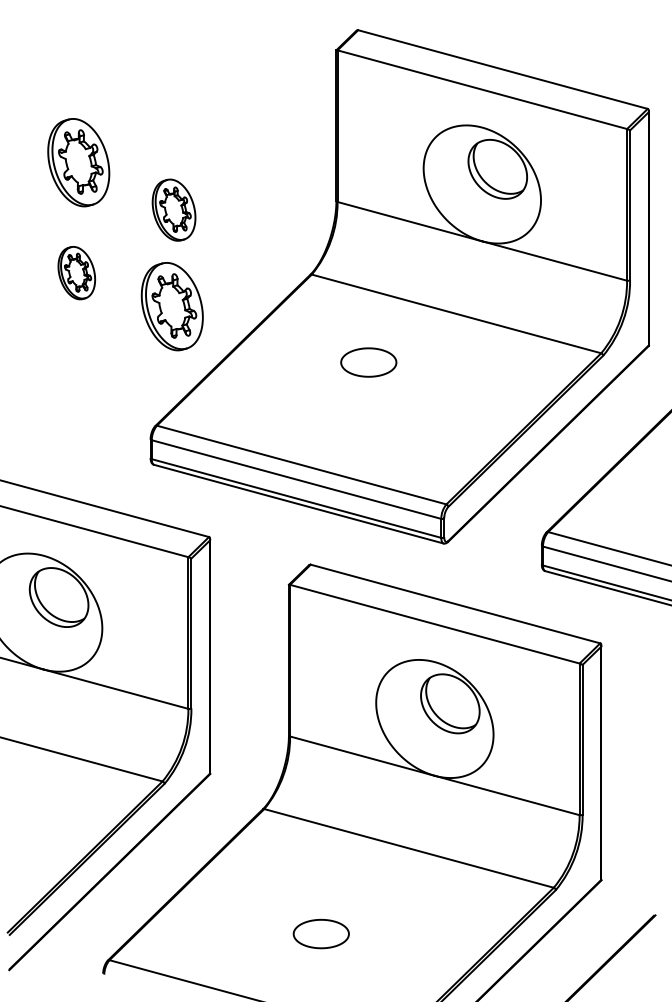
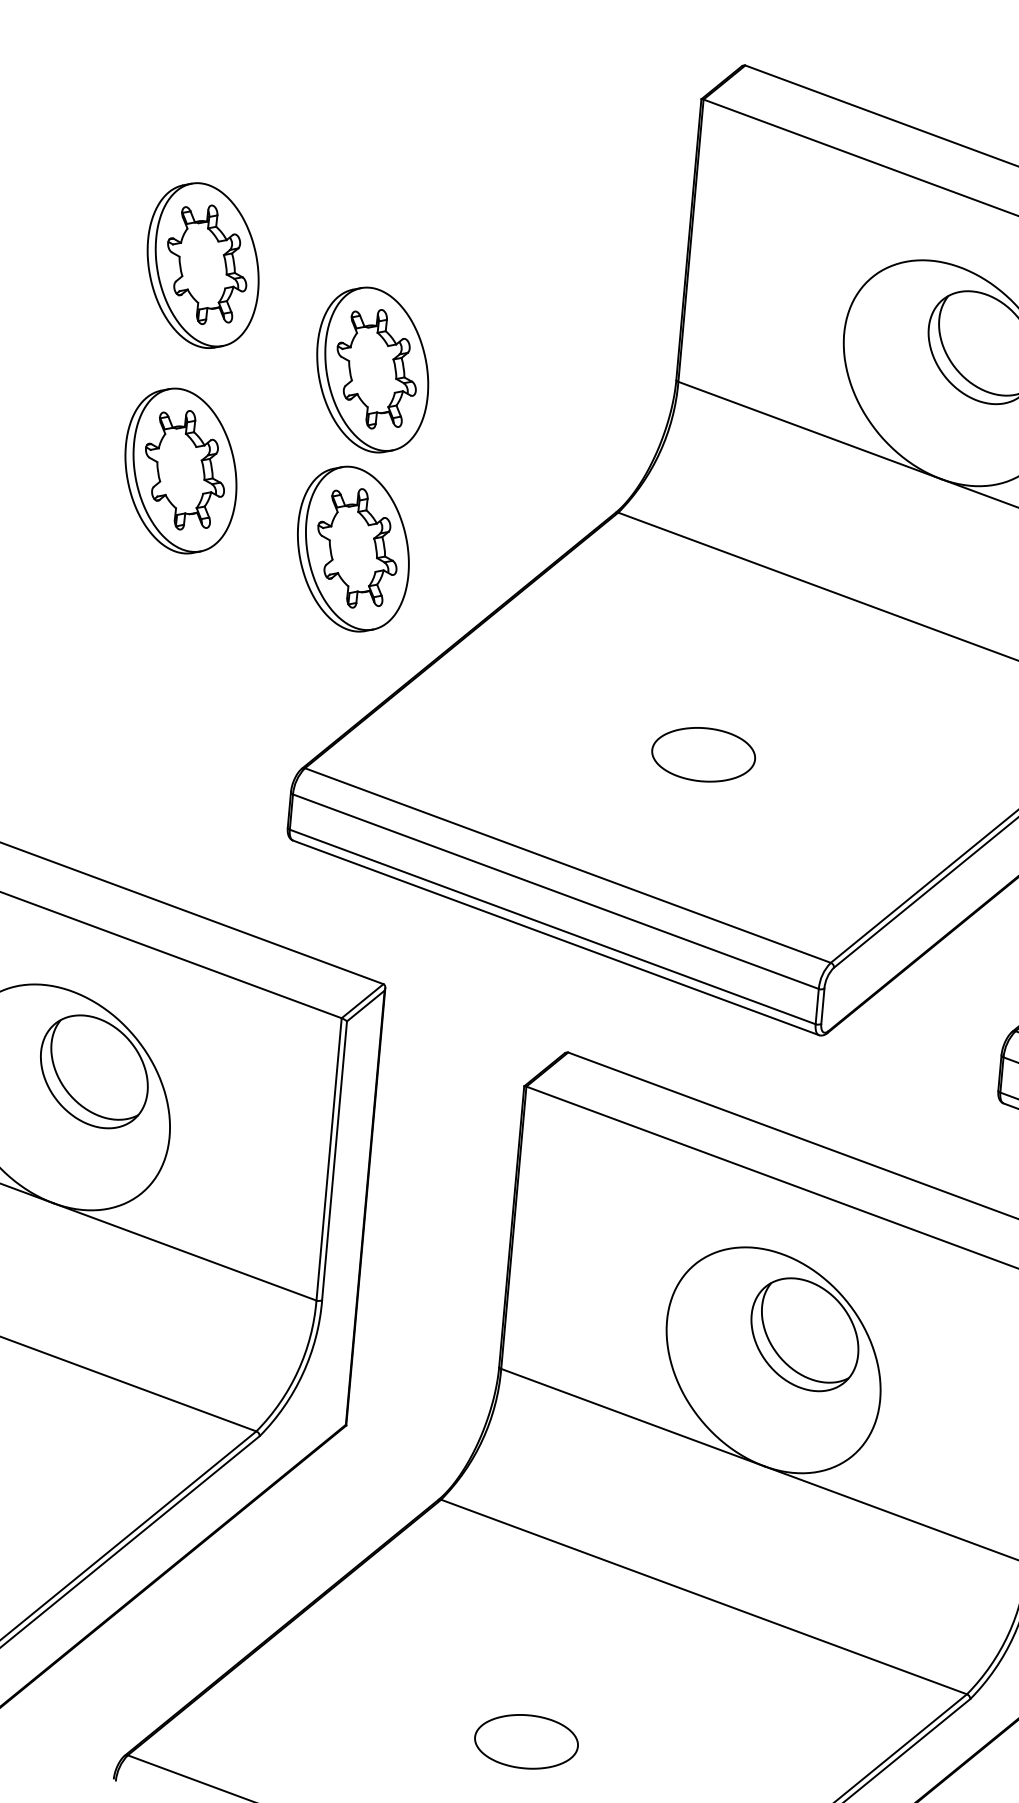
part: (173, 209) -> (371, 368), size x1.43
part: (76, 272) -> (180, 469), size x1.67
part: (368, 362) -> (703, 754), moved

